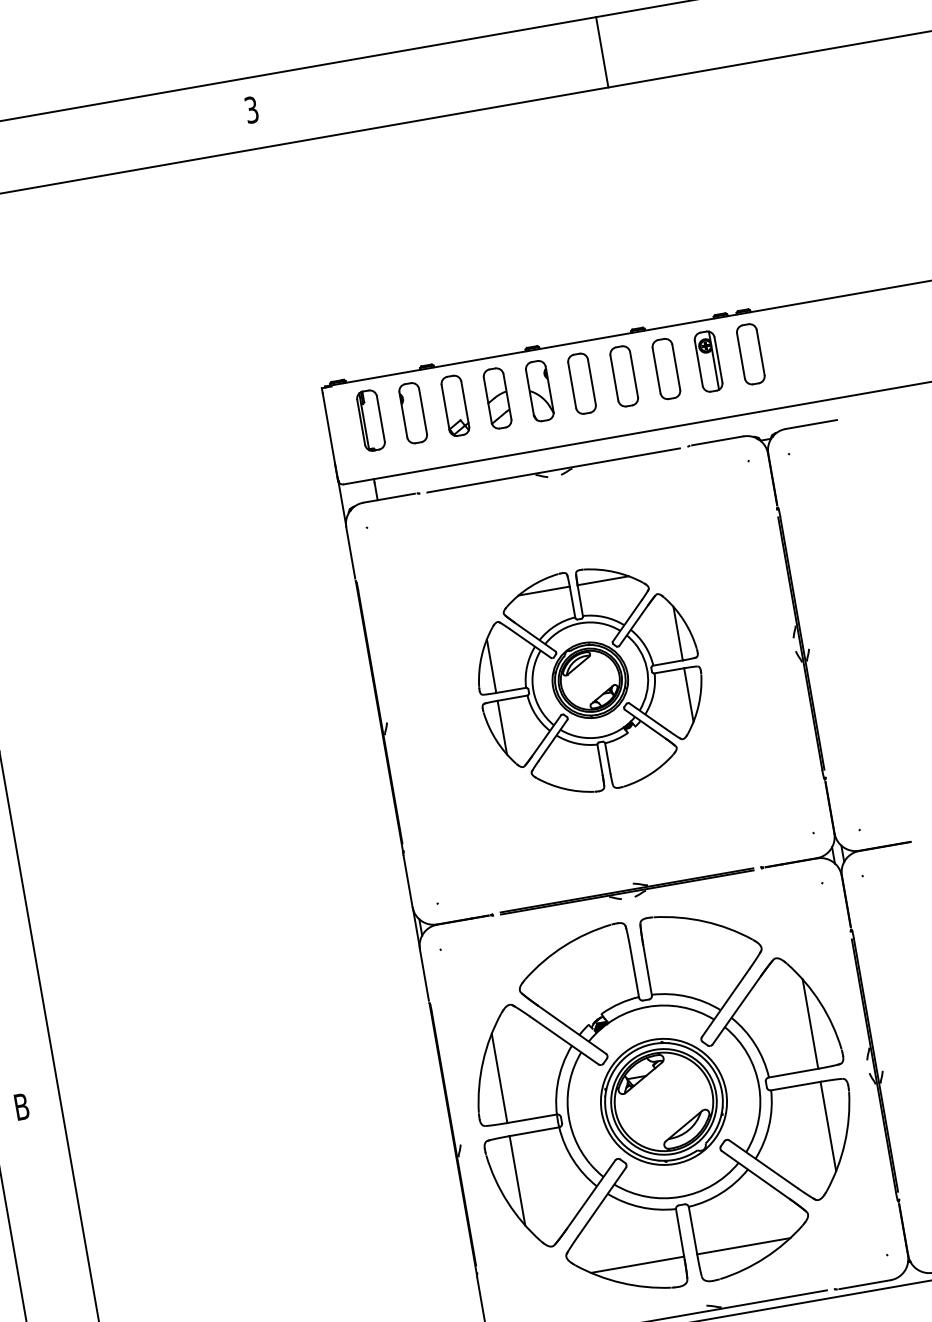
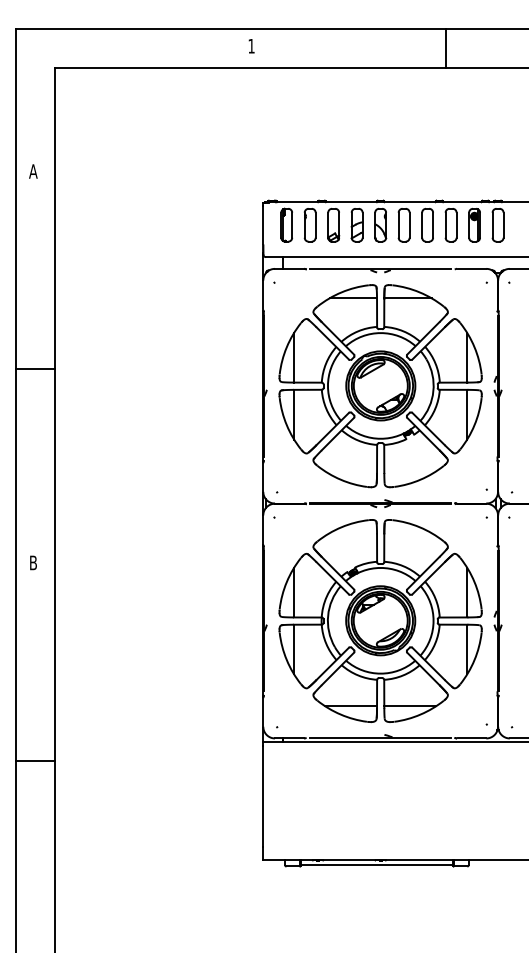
text: (251, 108) -> (251, 45), 3 -> 1
part: (590, 680) -> (380, 386), size x1.67

